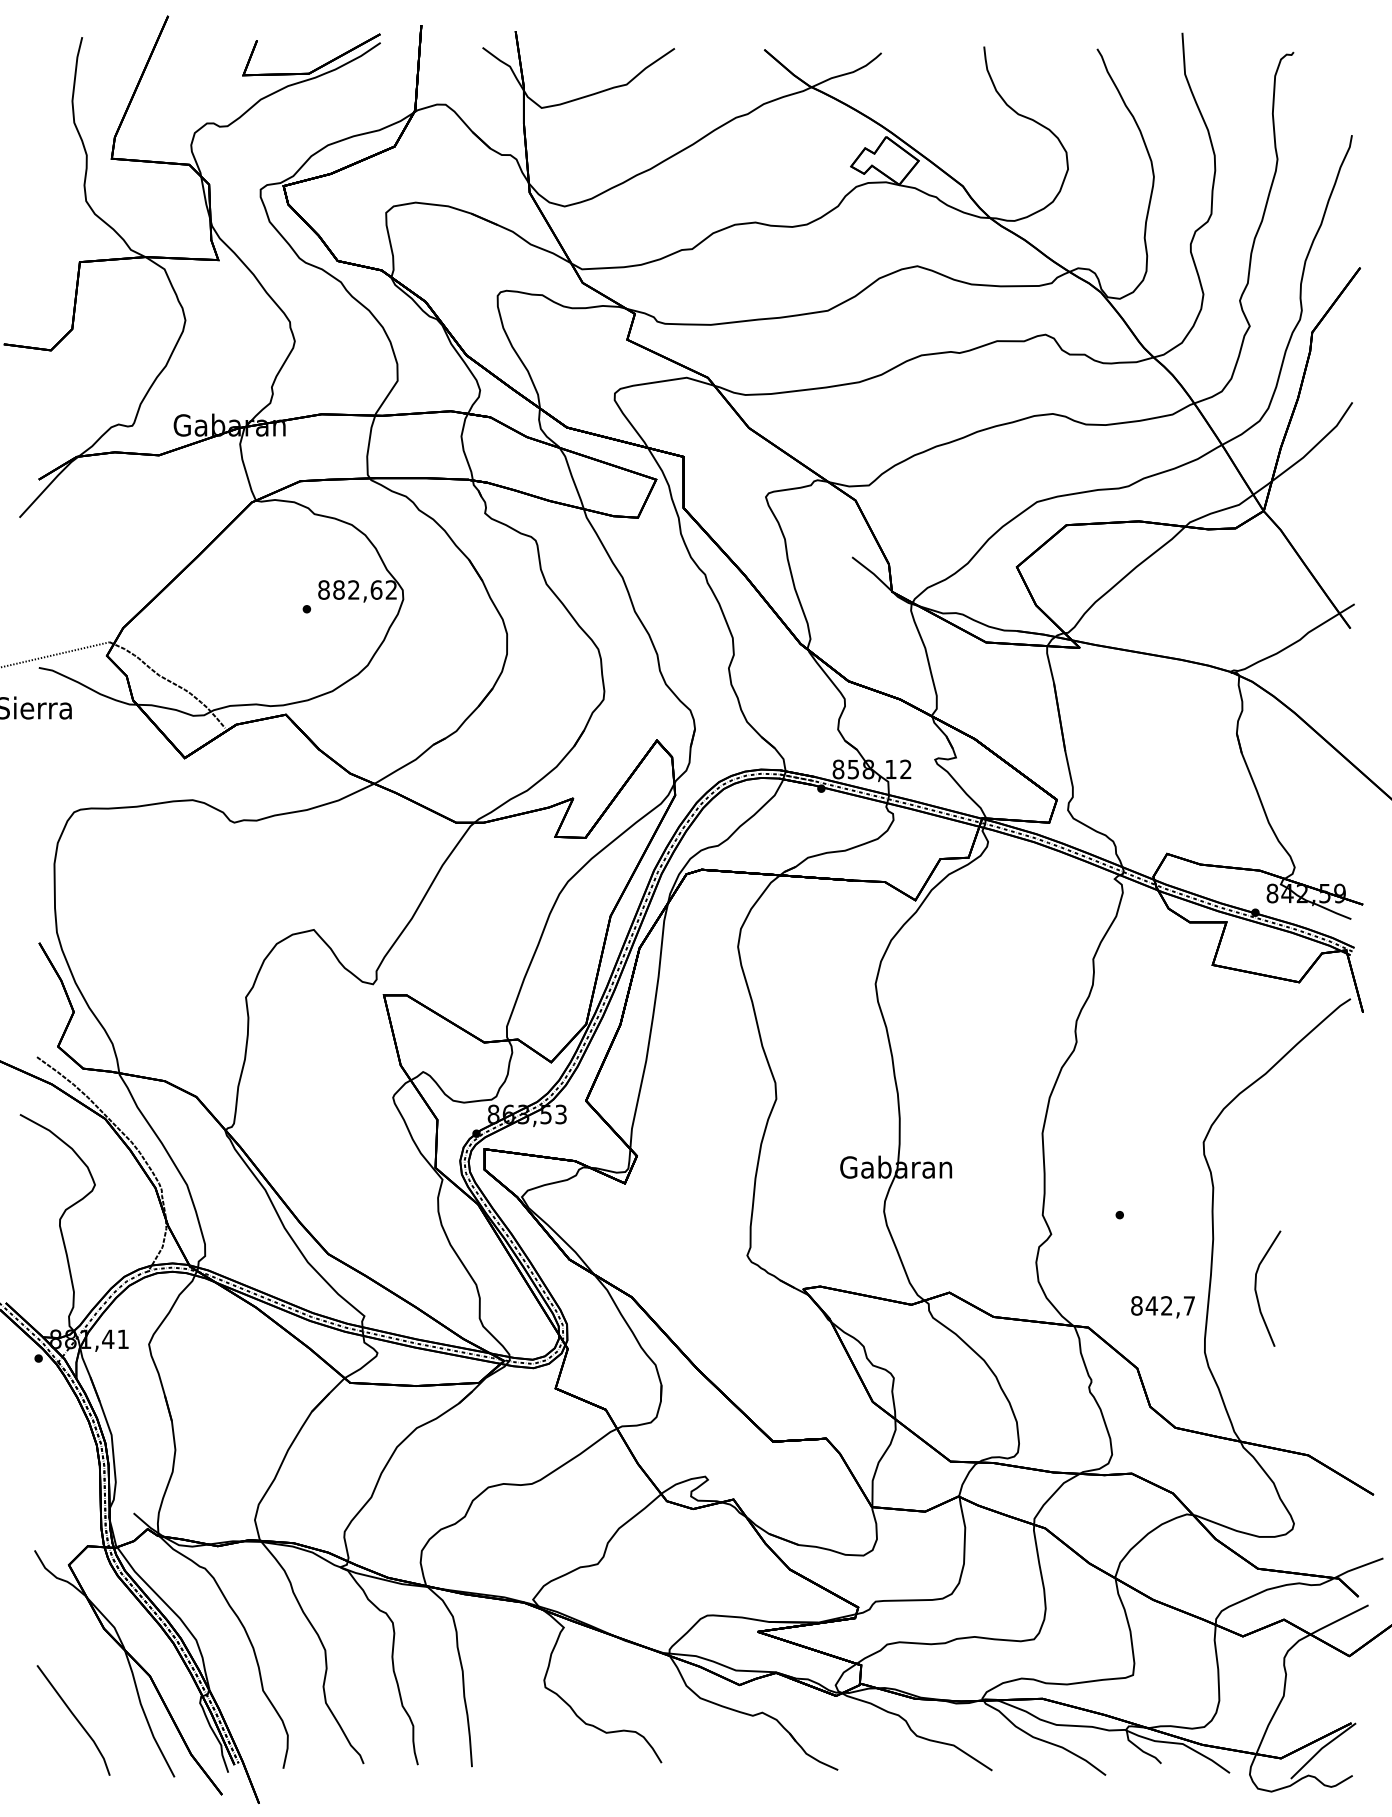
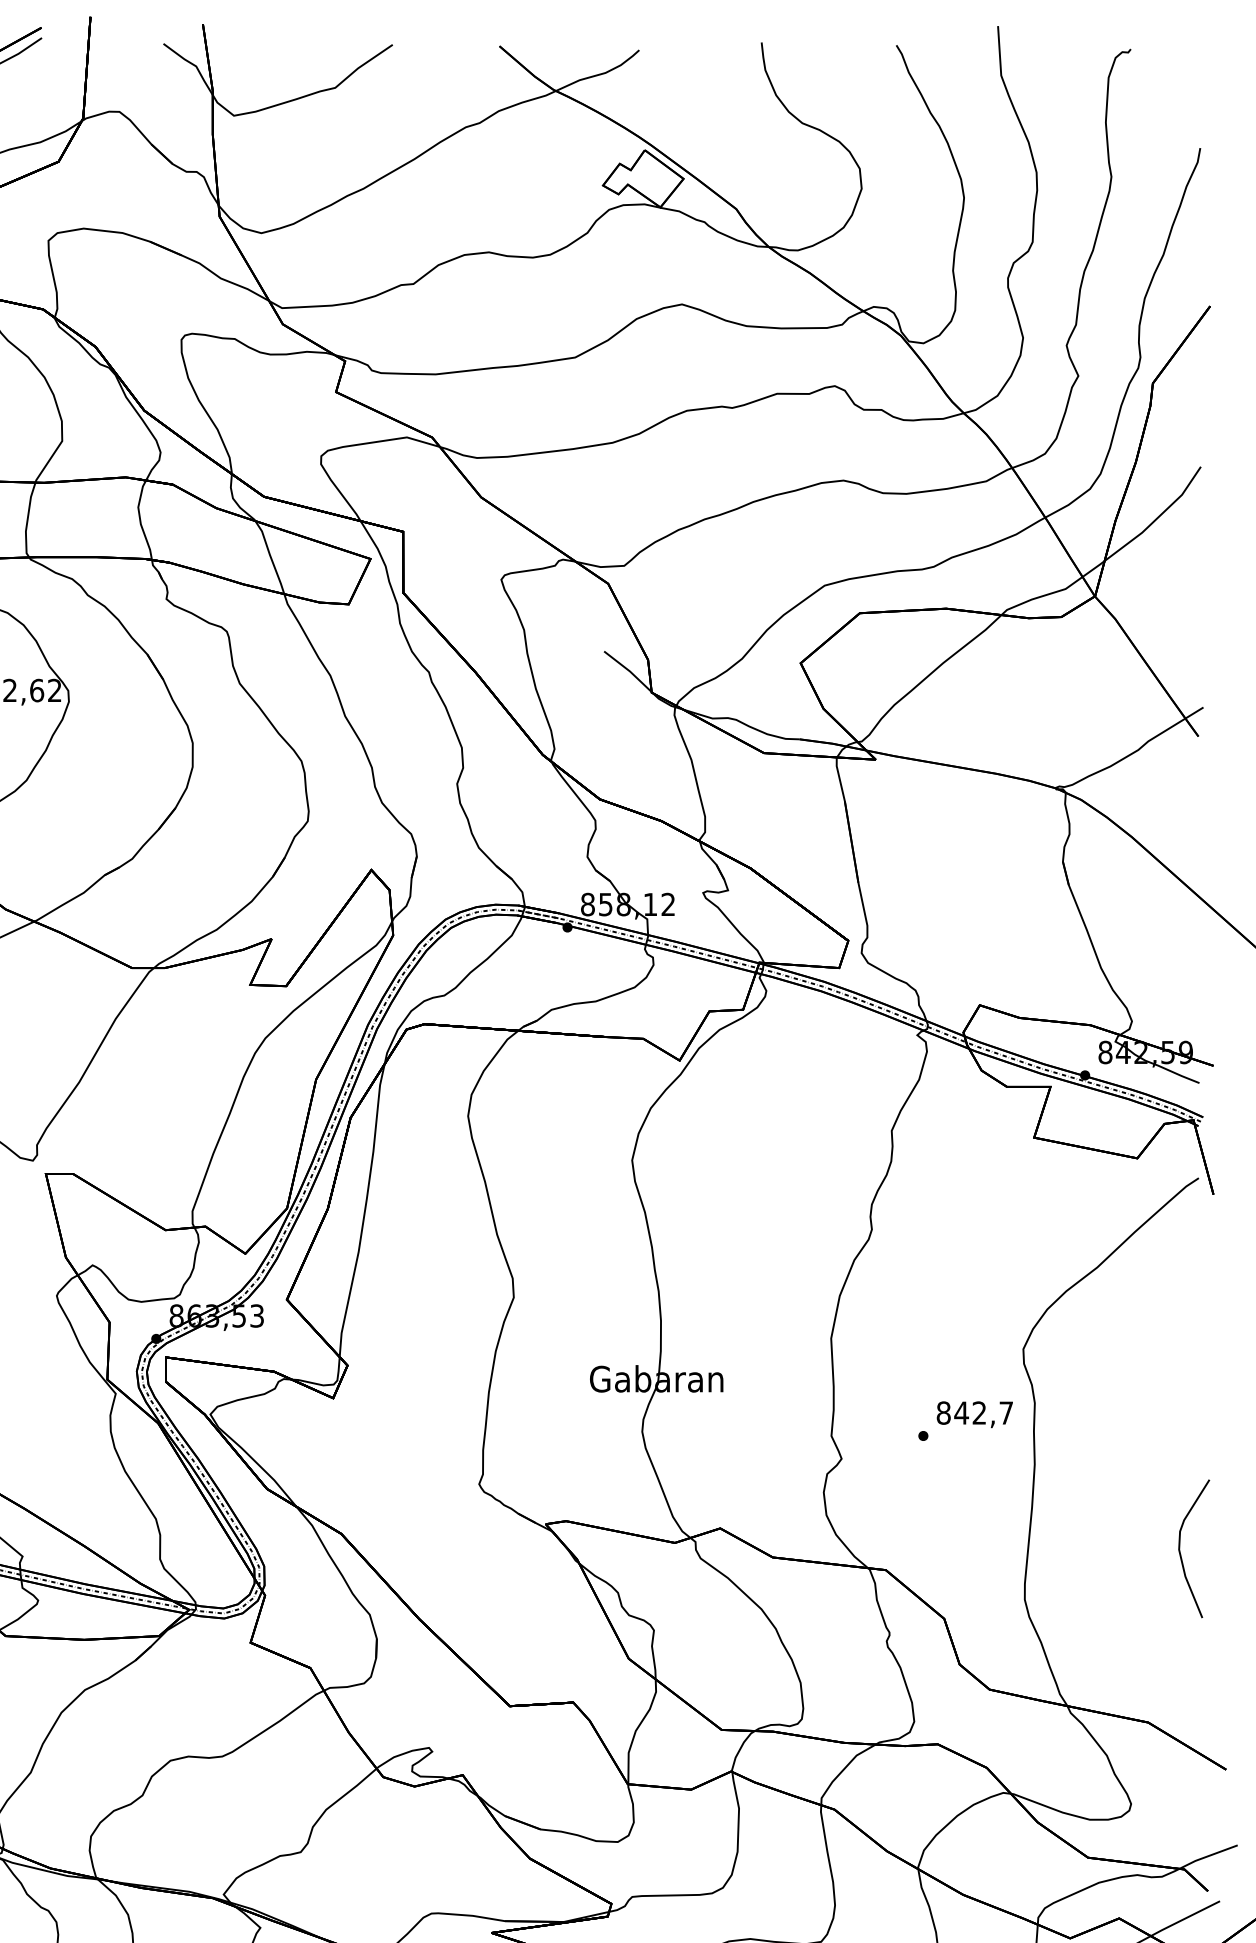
curve: (1256, 1288) -> (1180, 1548), moved
text: (1162, 1307) -> (974, 1414), moved

